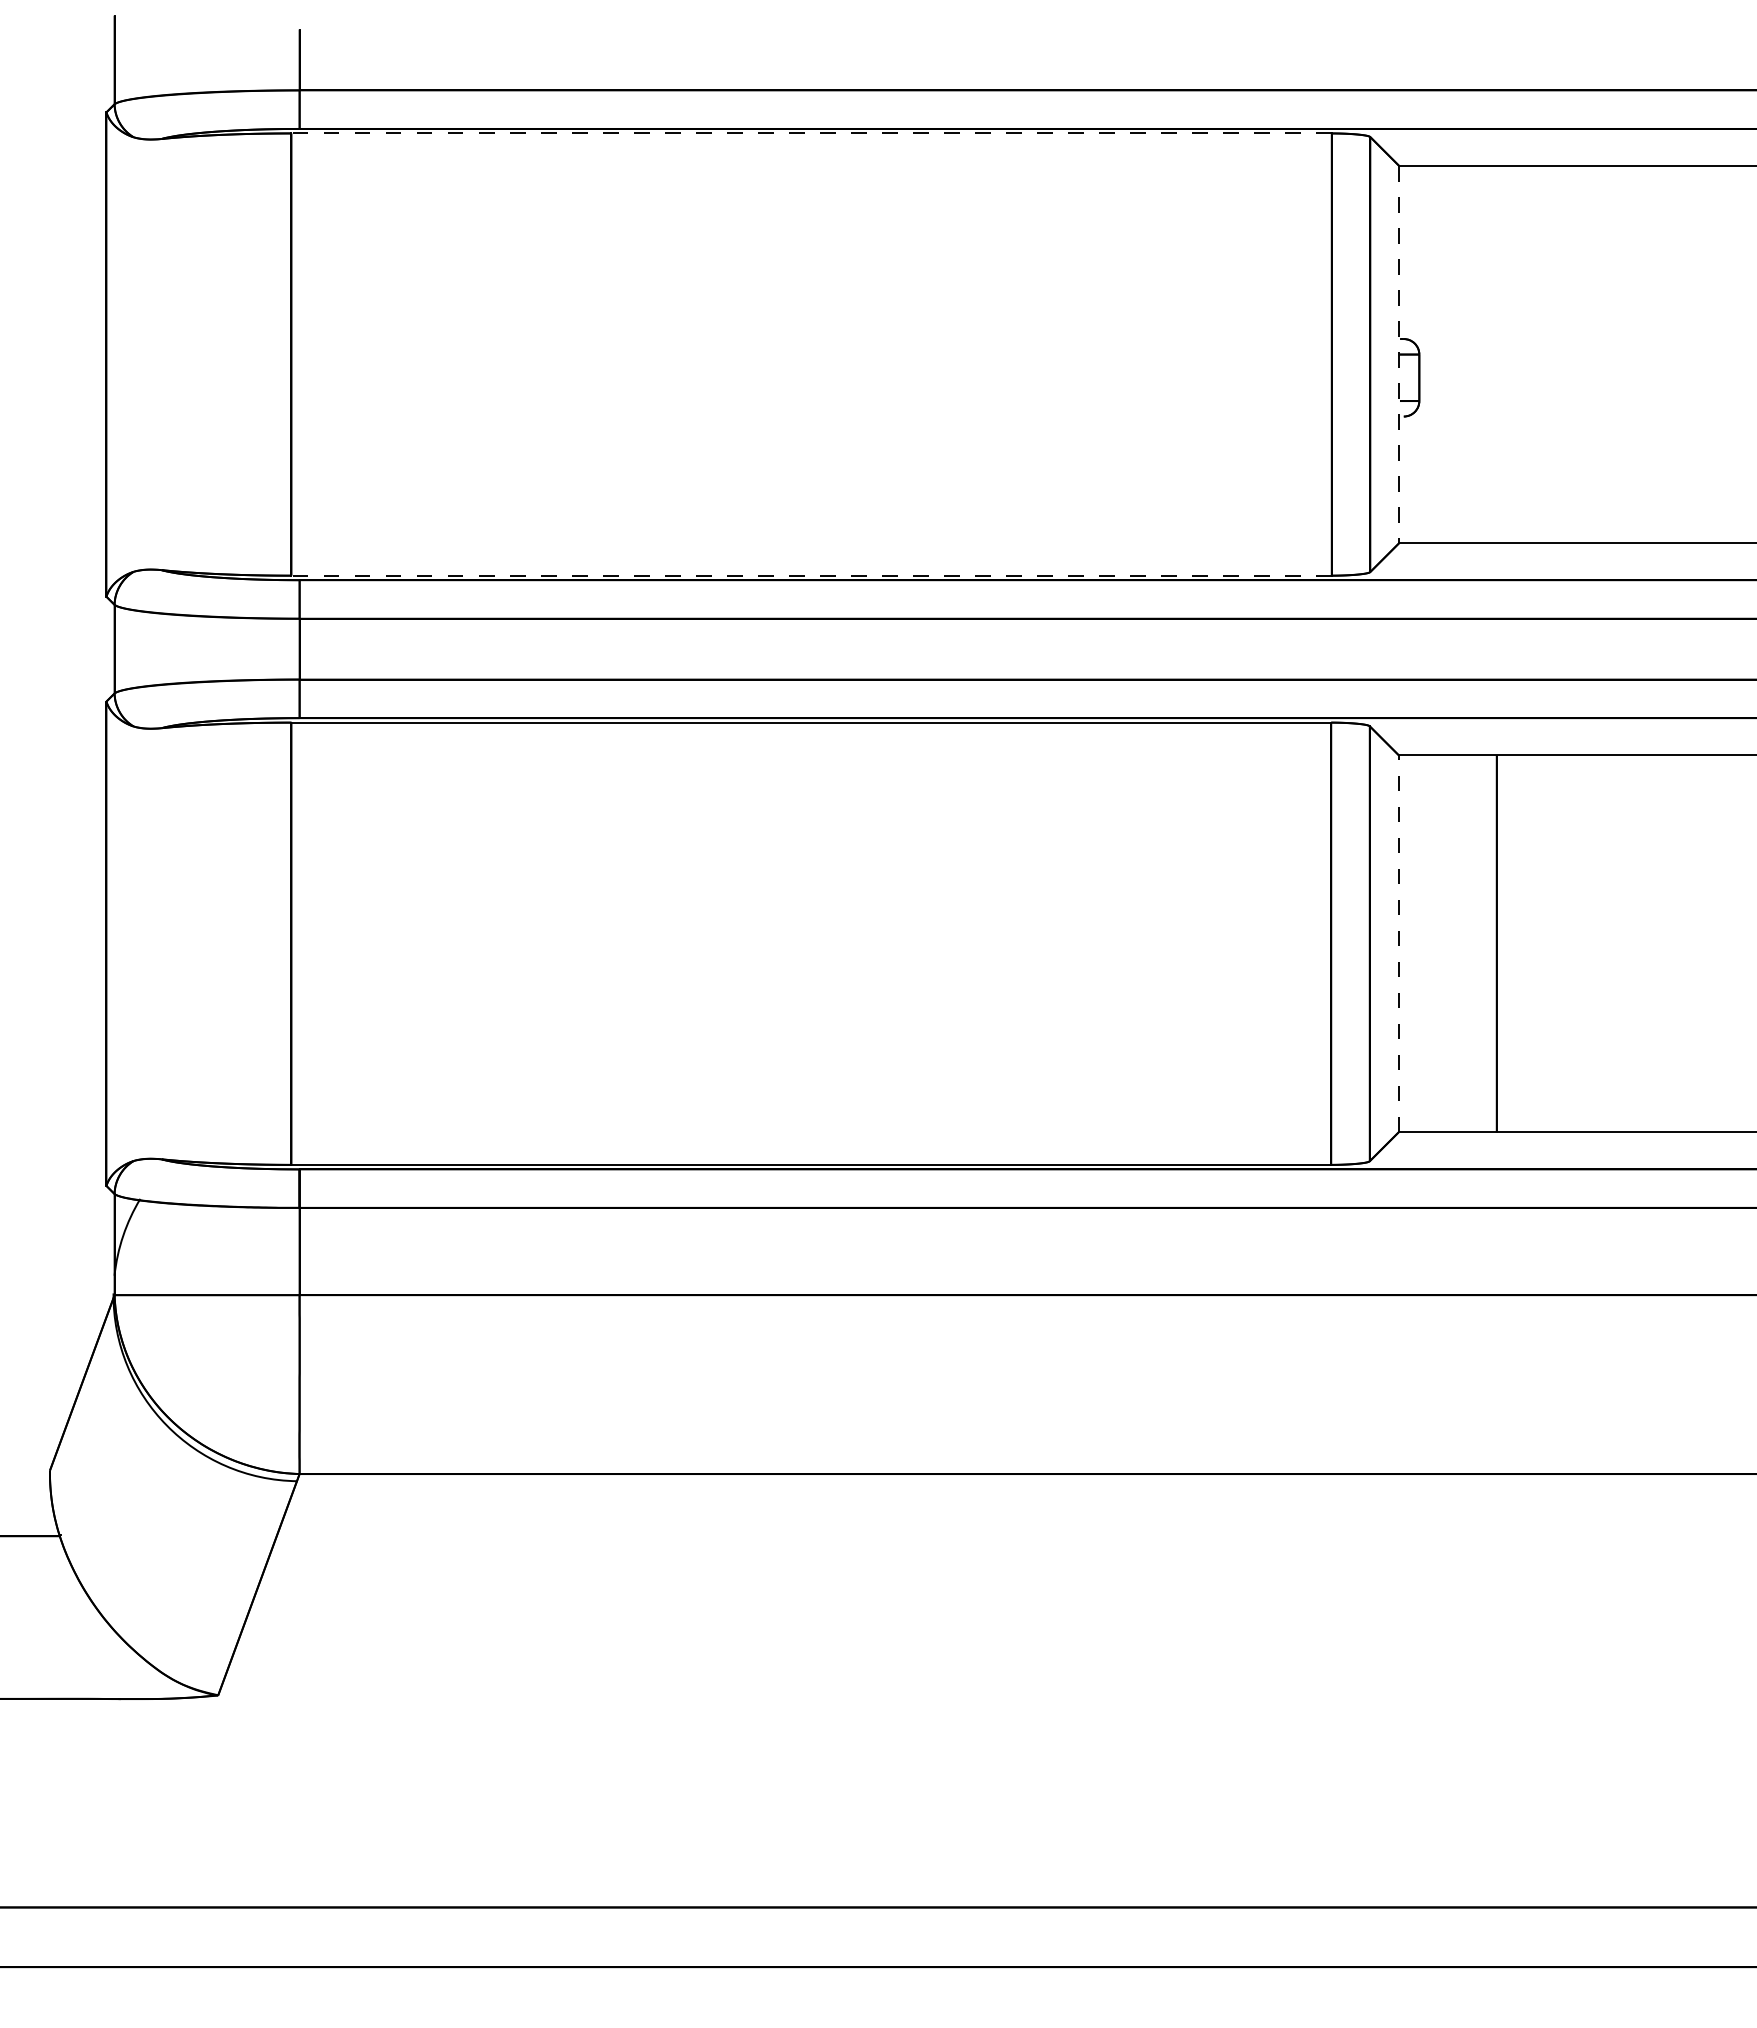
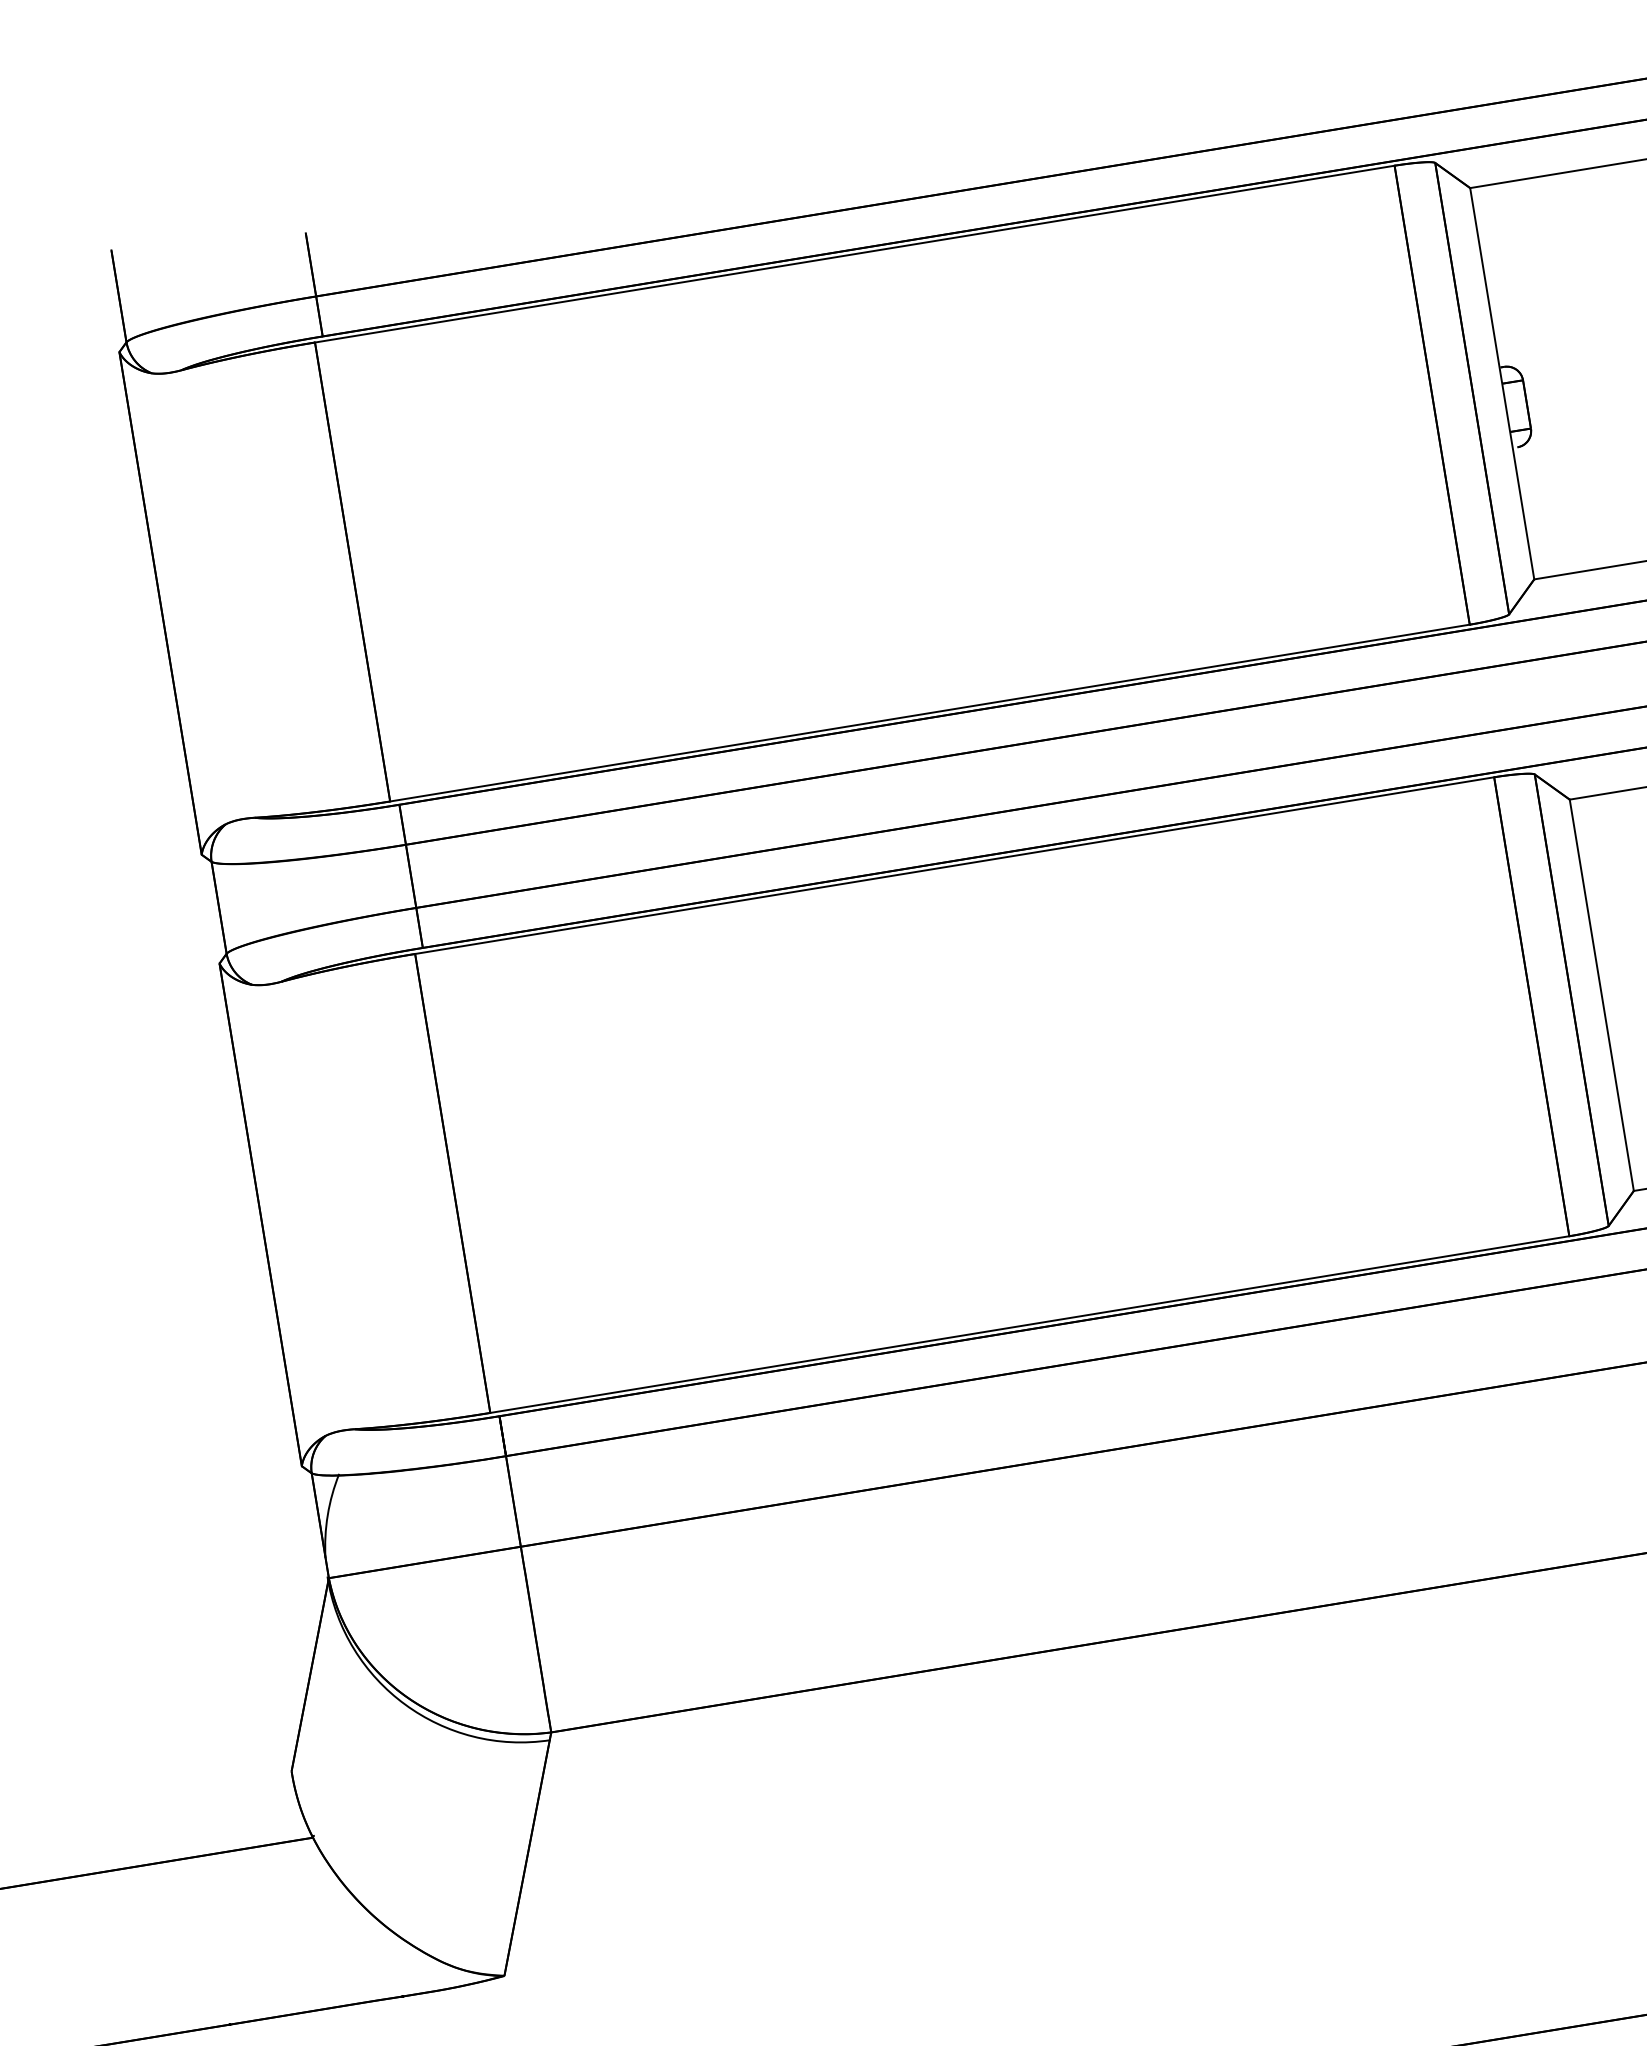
line: (811, 133) -> (854, 254), dashed -> solid
line: (1399, 354) -> (1502, 383), dashed -> solid
line: (811, 575) -> (929, 712), dashed -> solid
line: (1398, 943) -> (1601, 995), dashed -> solid

